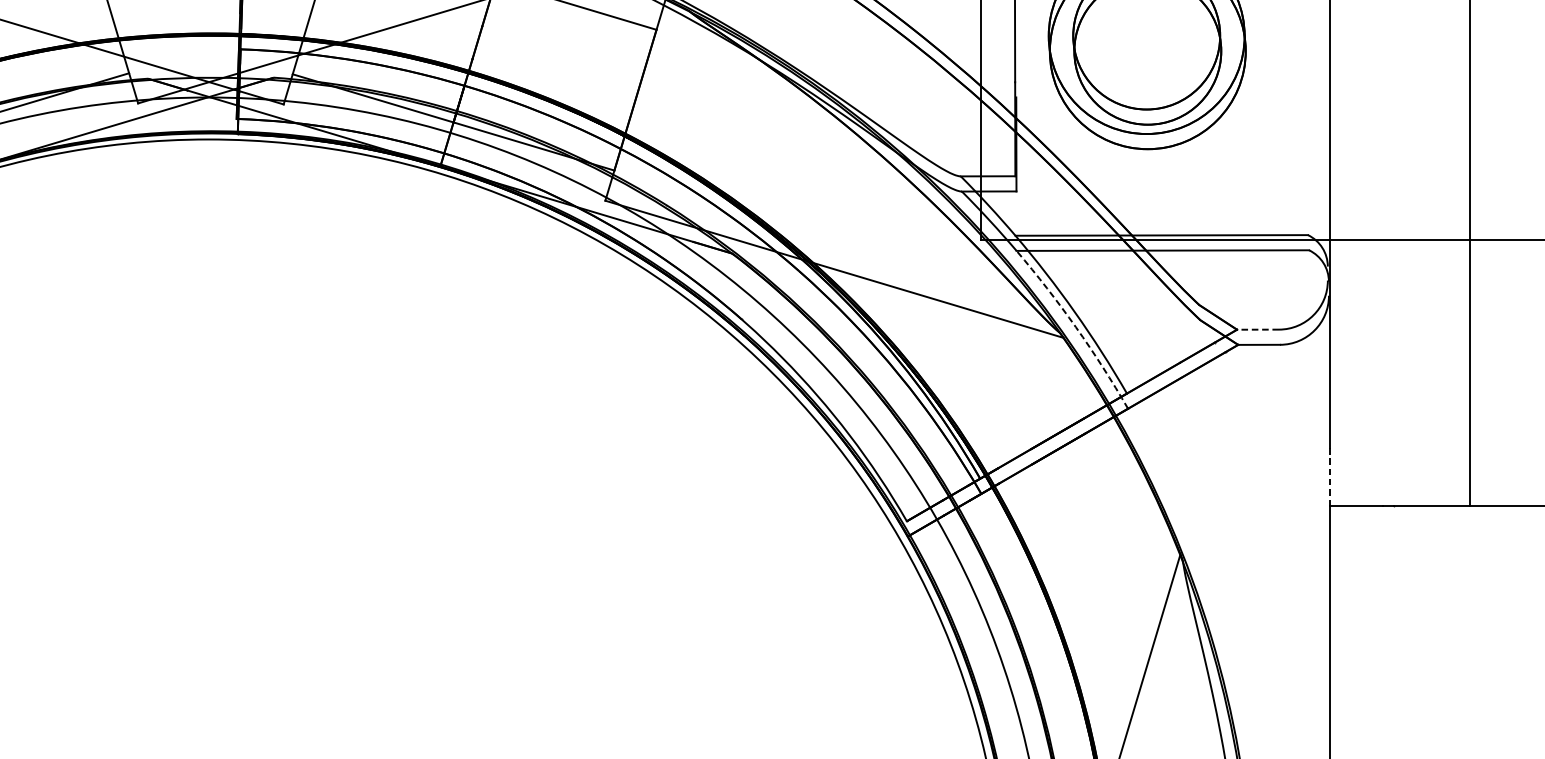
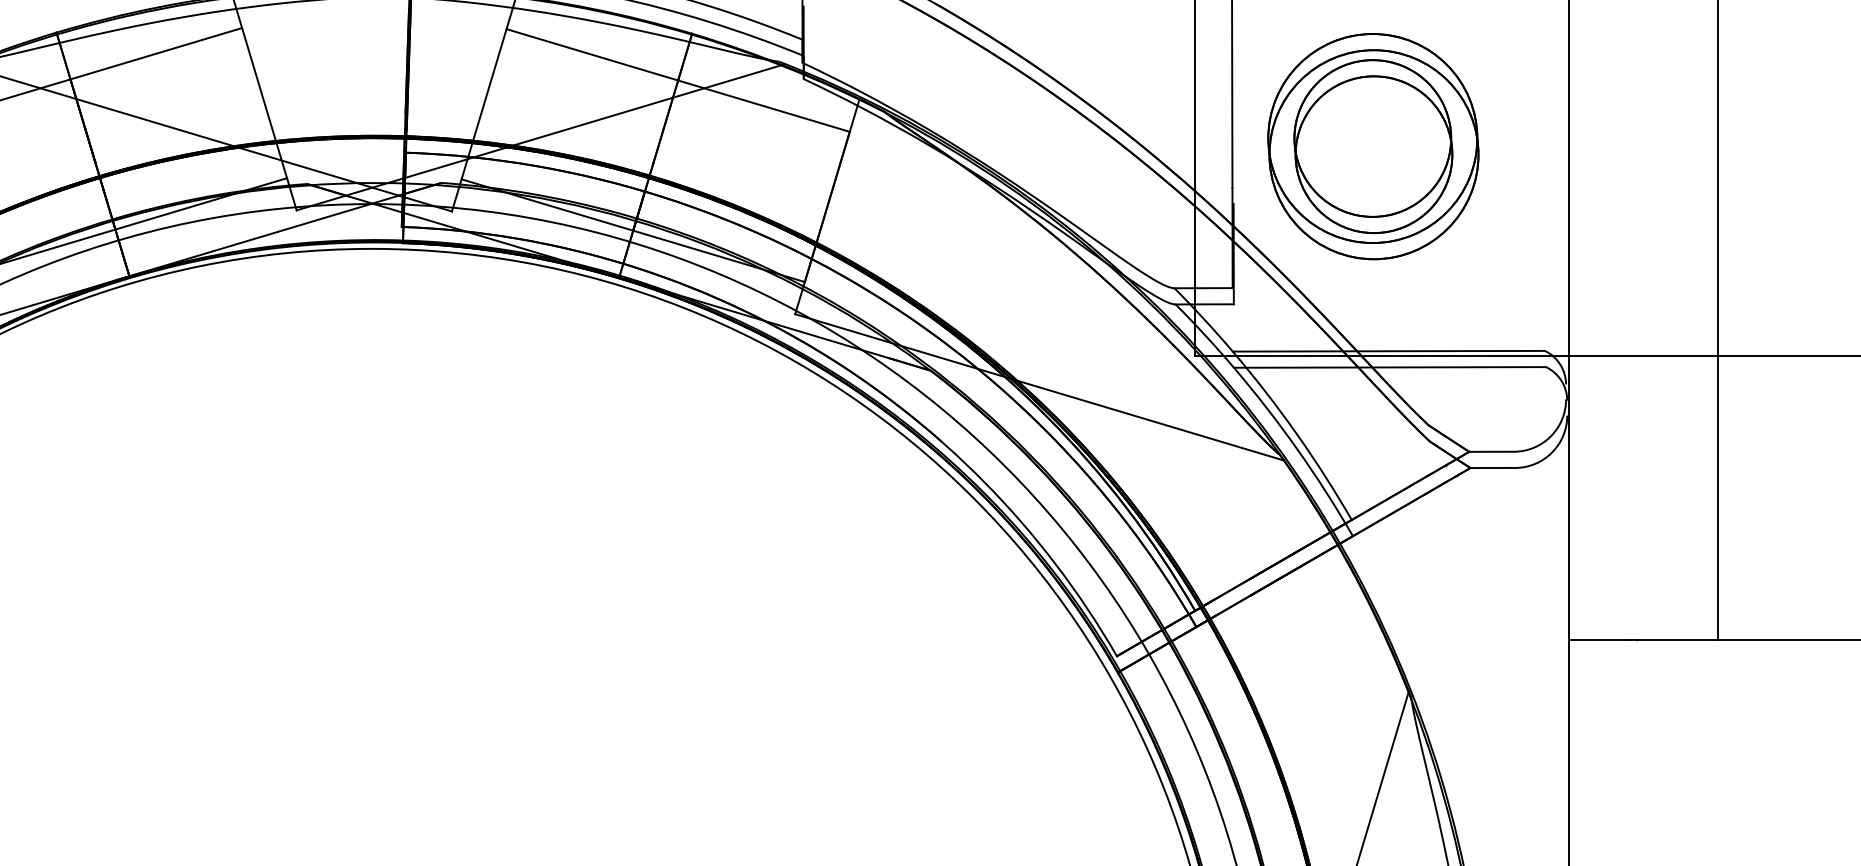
arc: (1076, 327) -> (1297, 449), dashed -> solid
line: (1257, 329) -> (1491, 451), dashed -> solid
line: (1330, 476) -> (1568, 608), dashed -> solid

